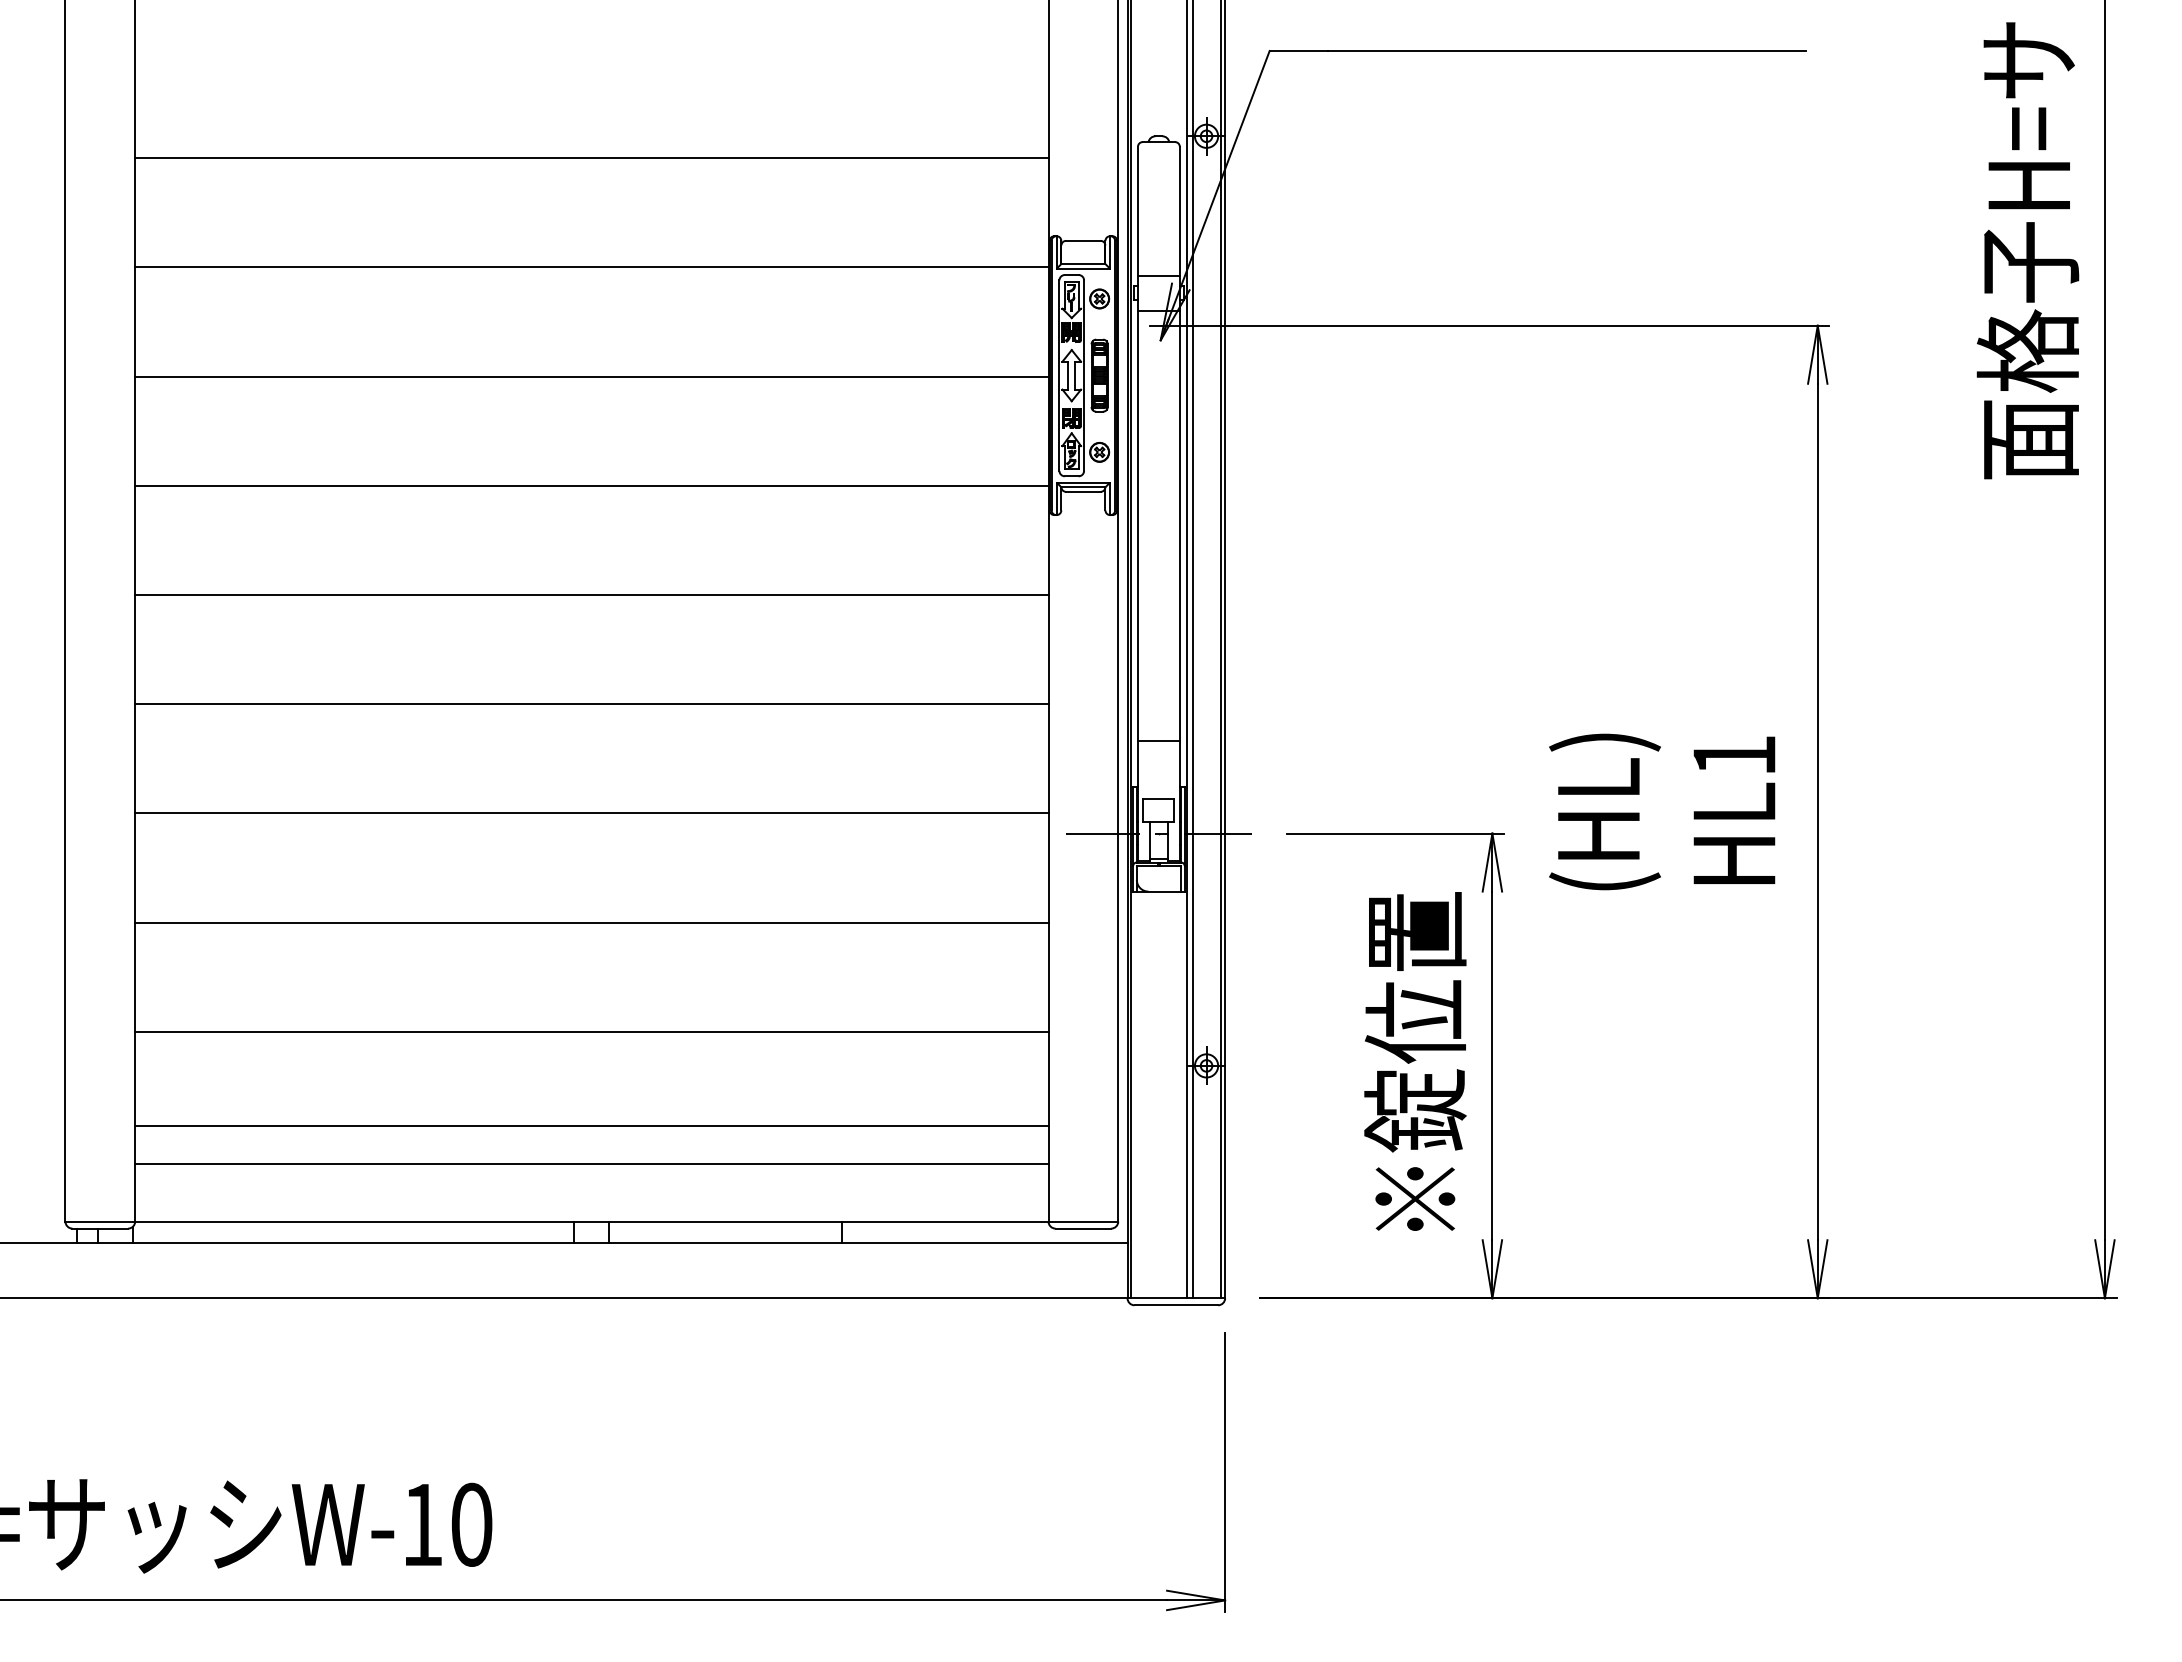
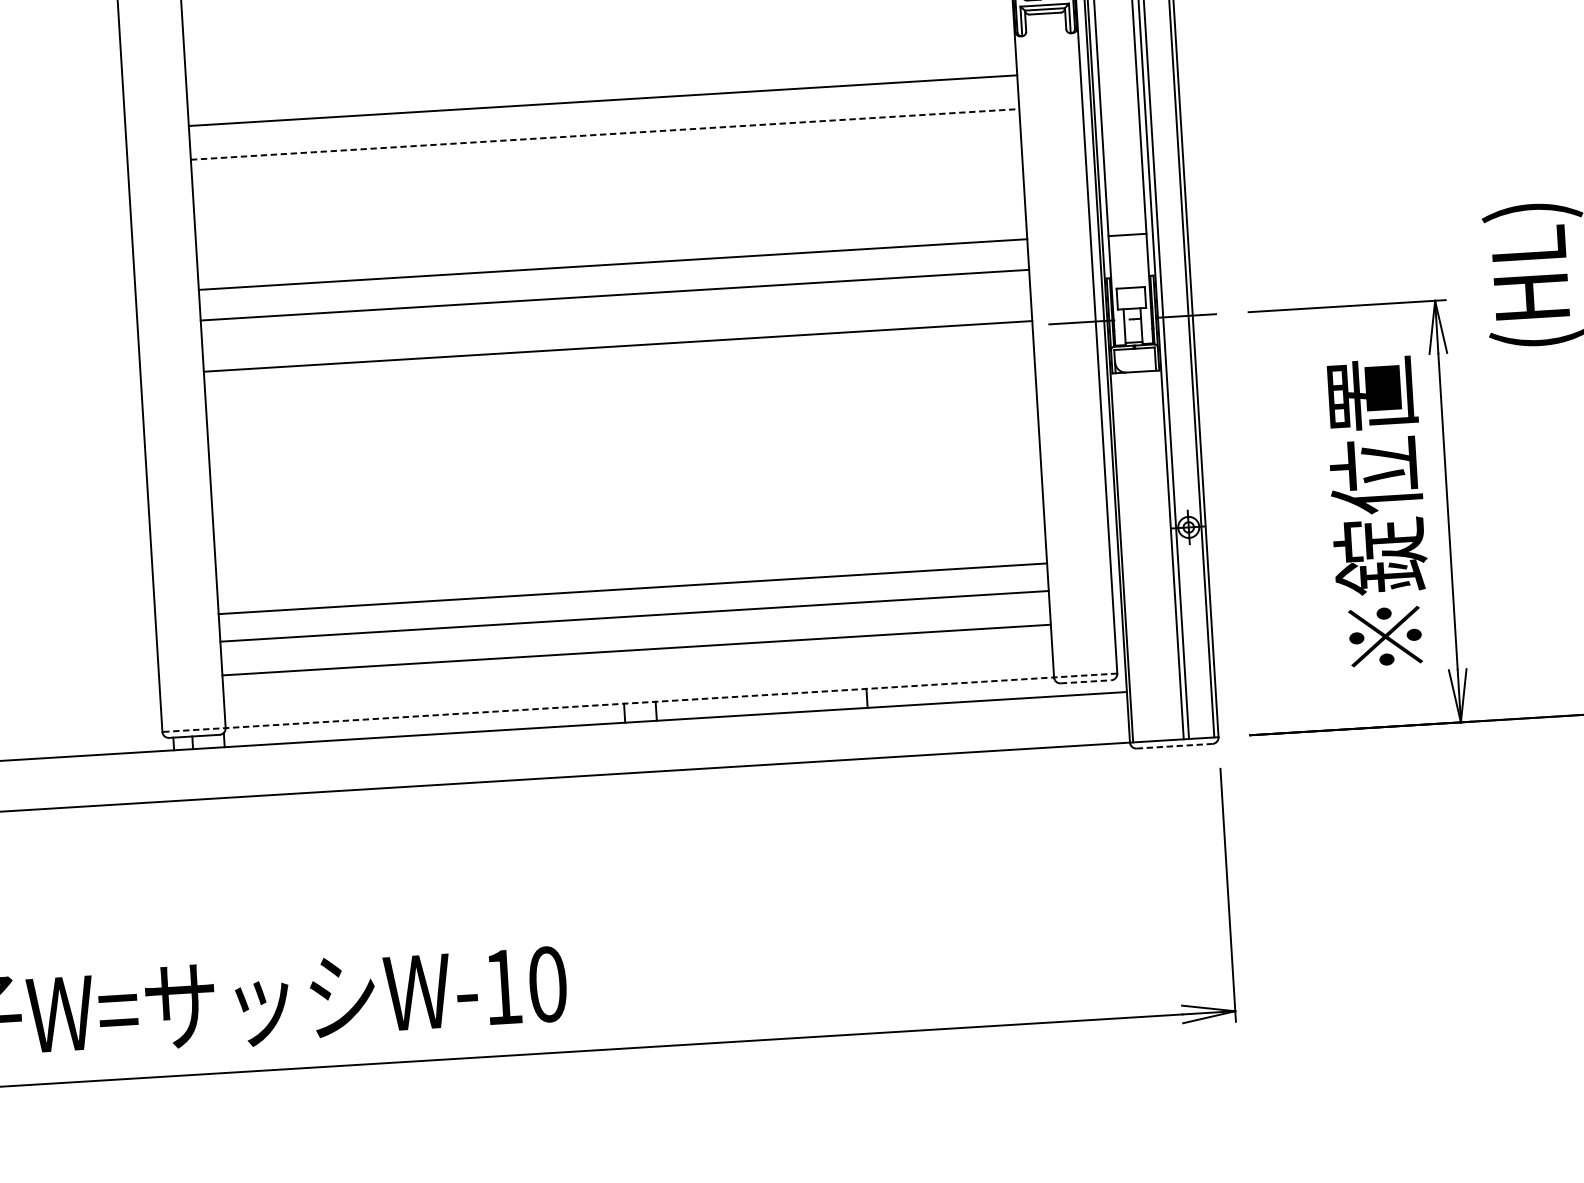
line: (591, 485) -> (602, 100), moved
line: (591, 595) -> (604, 134), solid -> dashed
line: (591, 704) -> (614, 295), moved
line: (591, 813) -> (612, 264), moved
line: (591, 922) -> (617, 346), moved
line: (591, 1031) -> (632, 588), moved
line: (591, 1221) -> (639, 702), solid -> dashed
line: (1083, 1228) -> (1086, 681), solid -> dashed
line: (1176, 1305) -> (1174, 746), solid -> dashed

